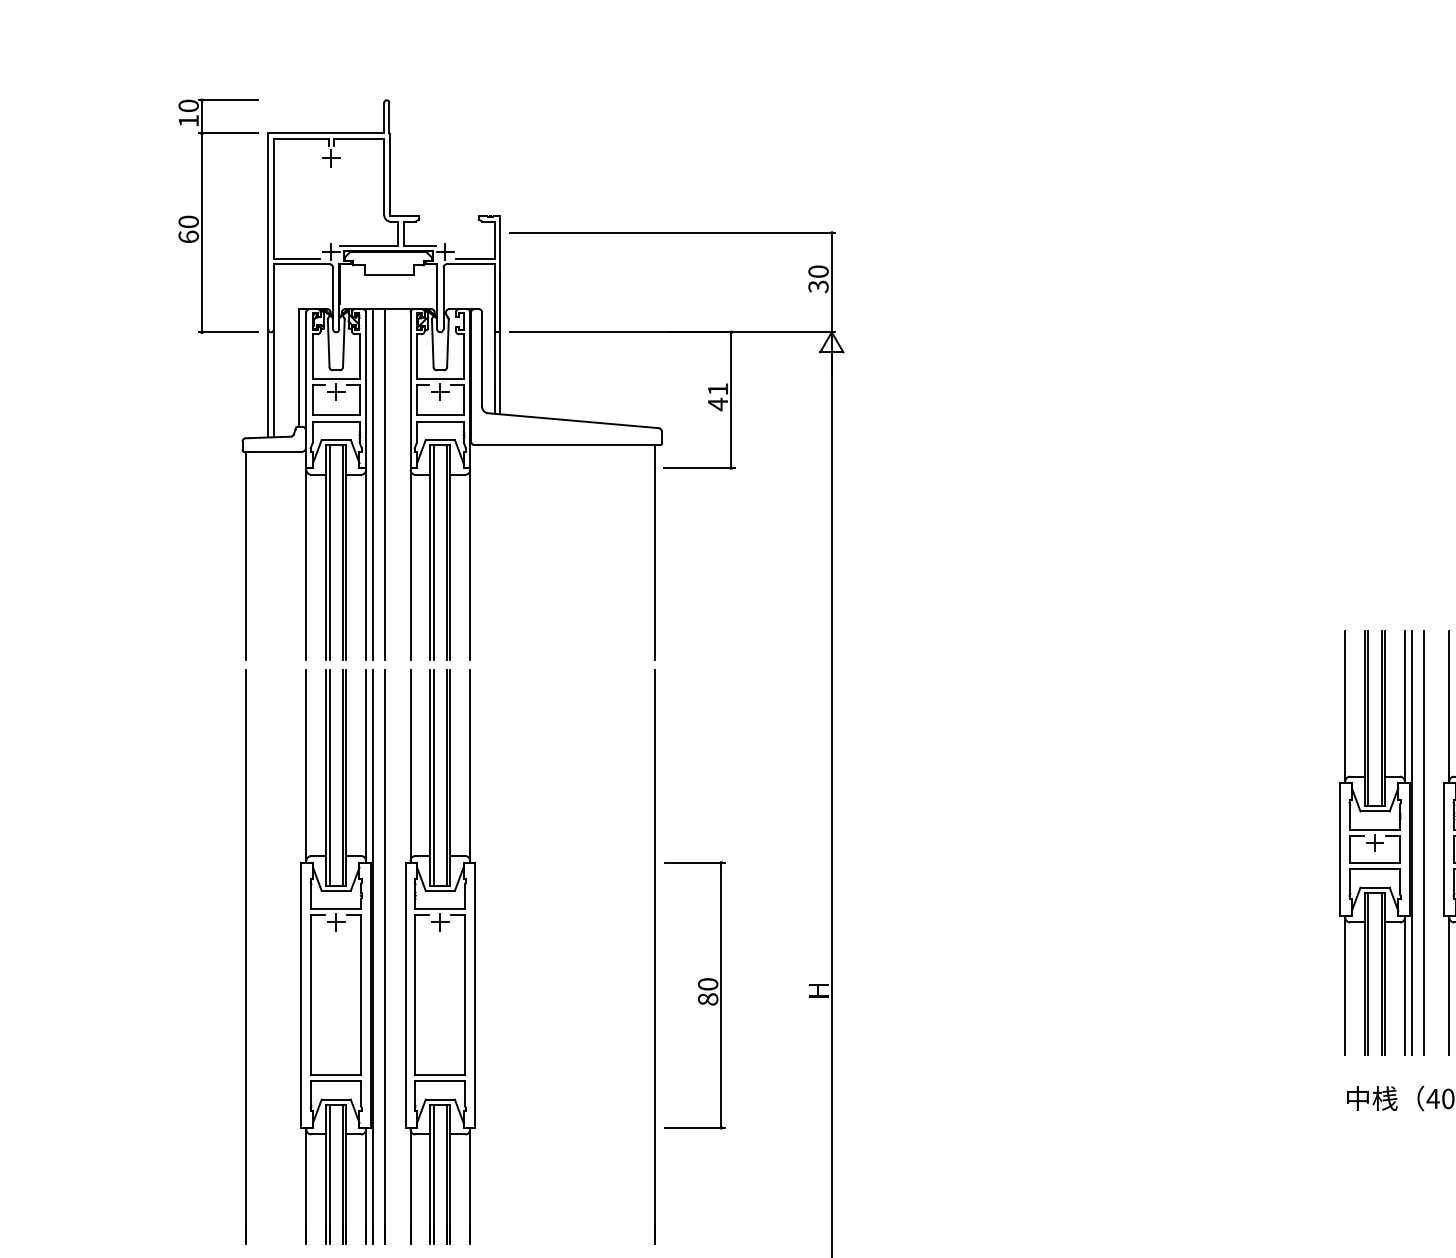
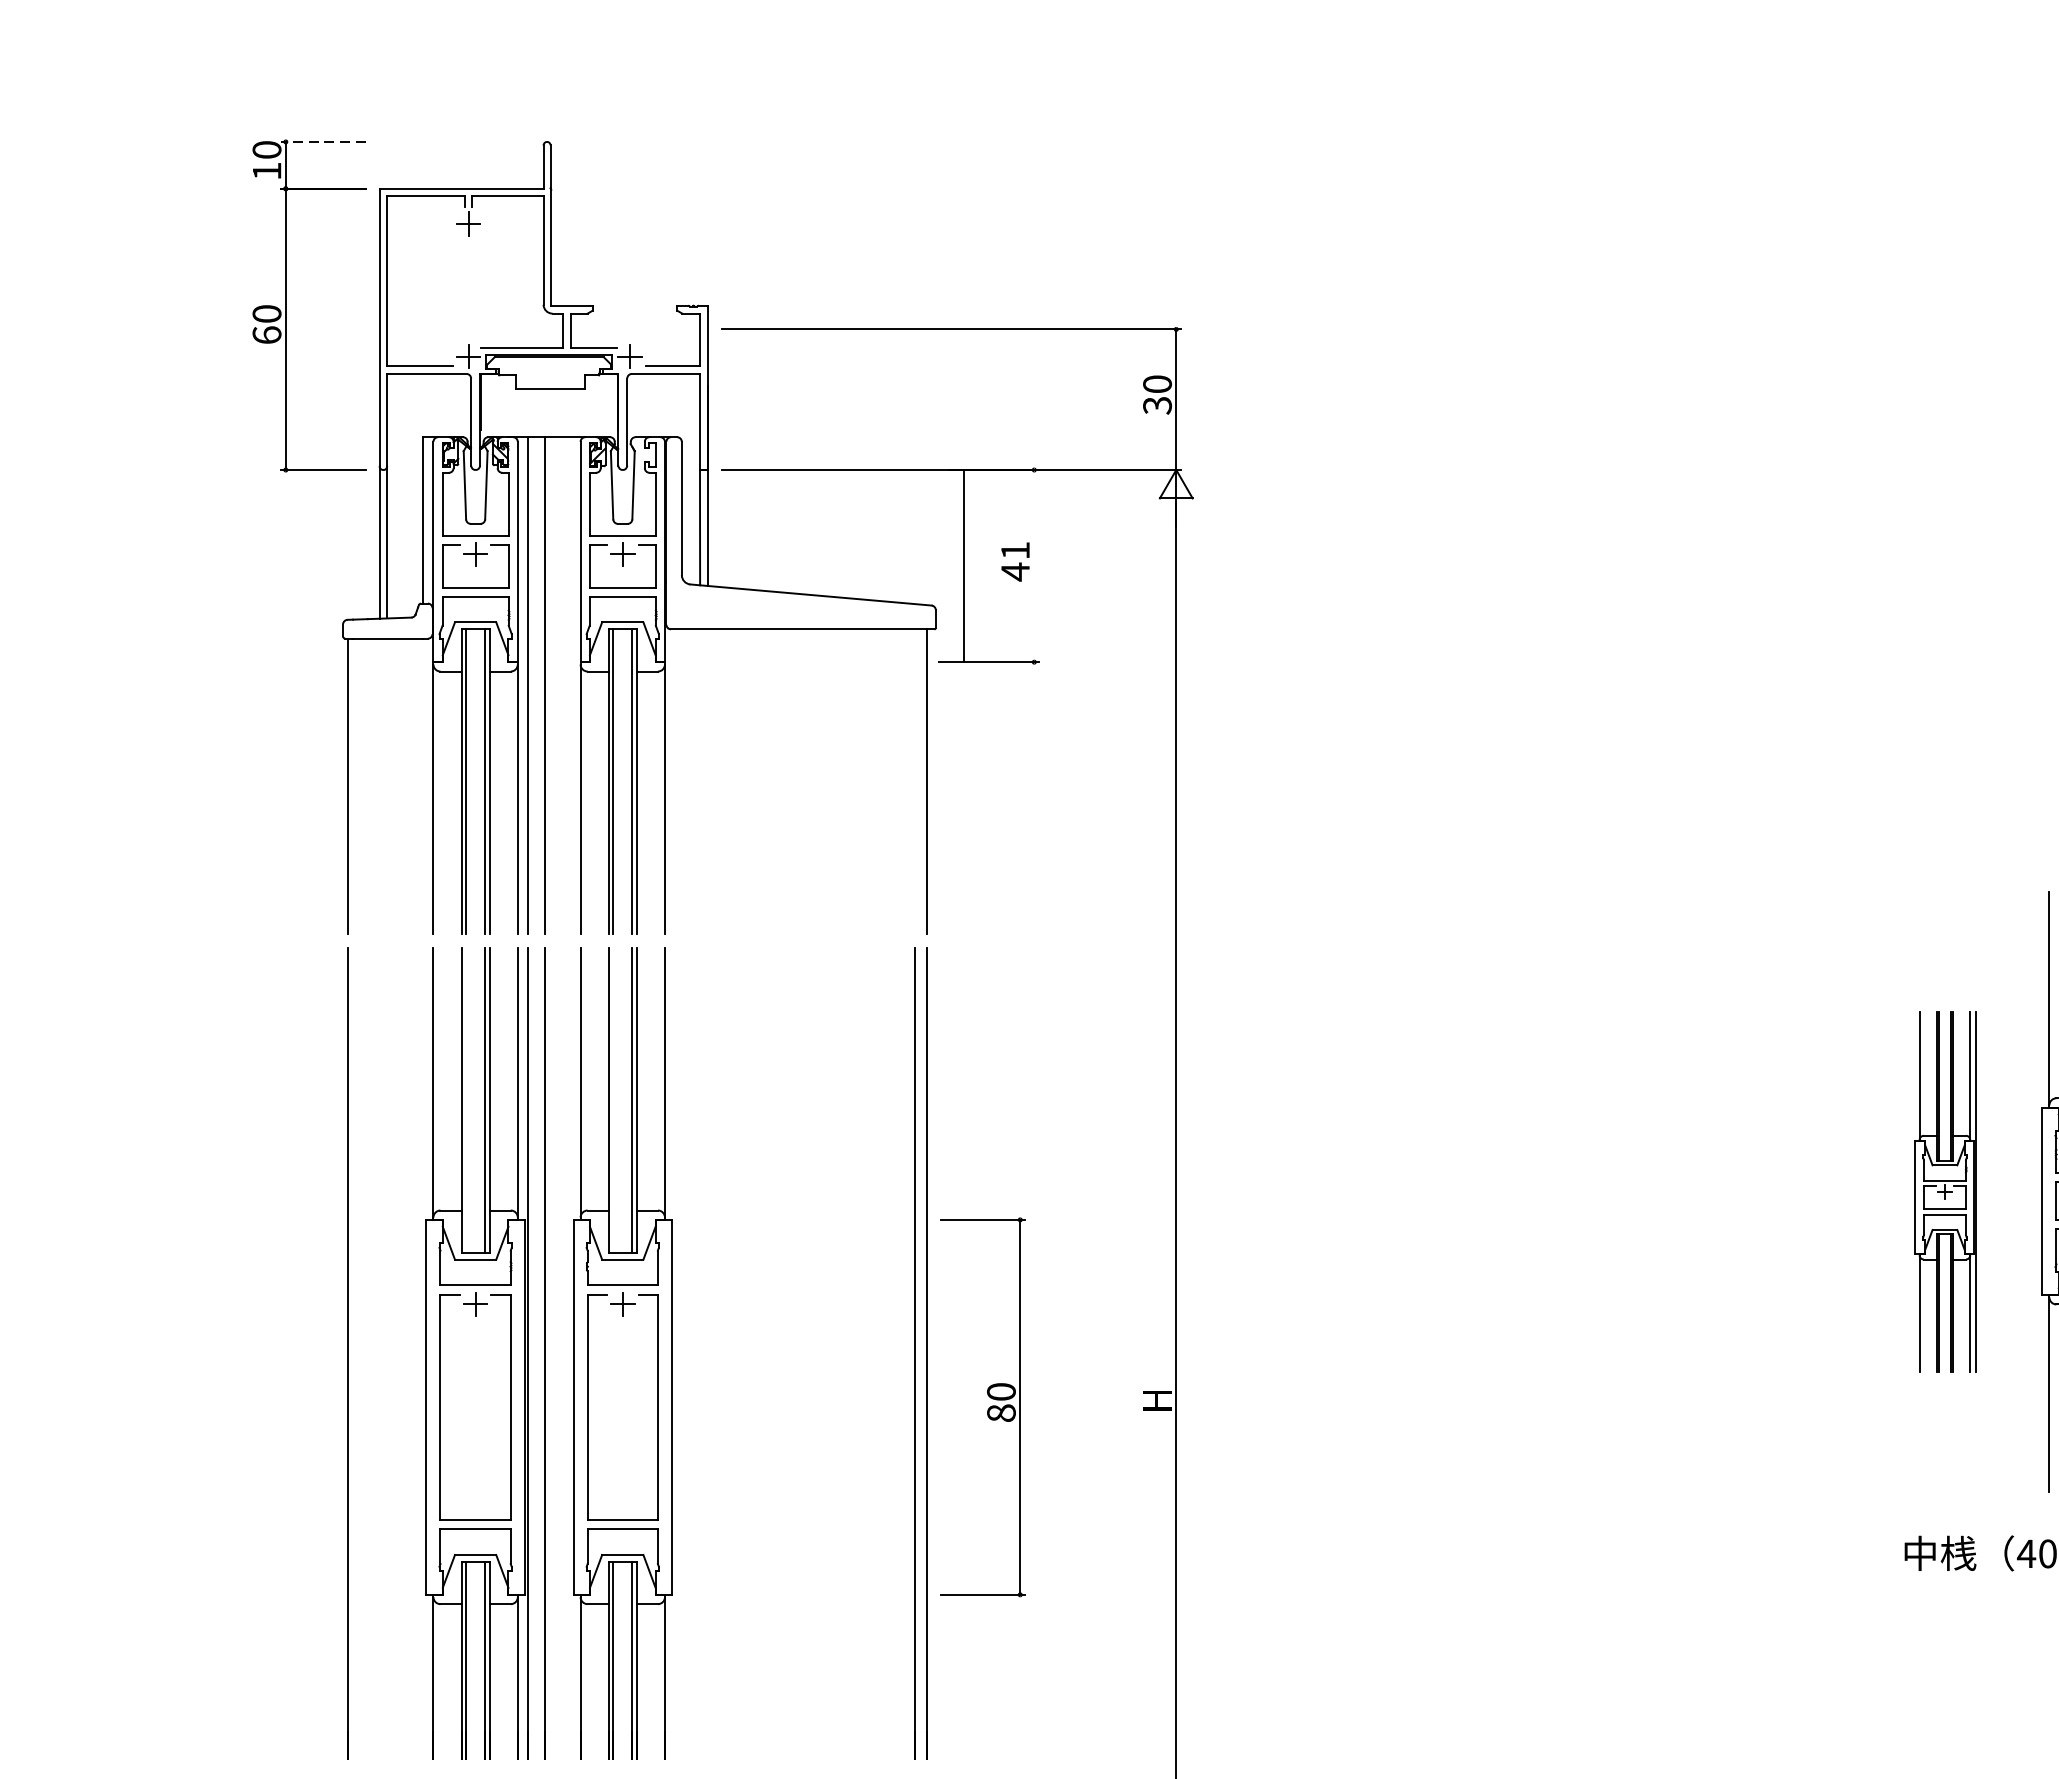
line: (228, 100) -> (323, 142), solid -> dashed
line: (731, 400) -> (963, 566), moved
line: (329, 777) -> (466, 1099), removed
line: (433, 777) -> (613, 1099), removed
part: (1375, 842) -> (1945, 1191), size x0.6
line: (1423, 842) -> (2012, 1191), removed
line: (646, 956) -> (914, 1352), added

